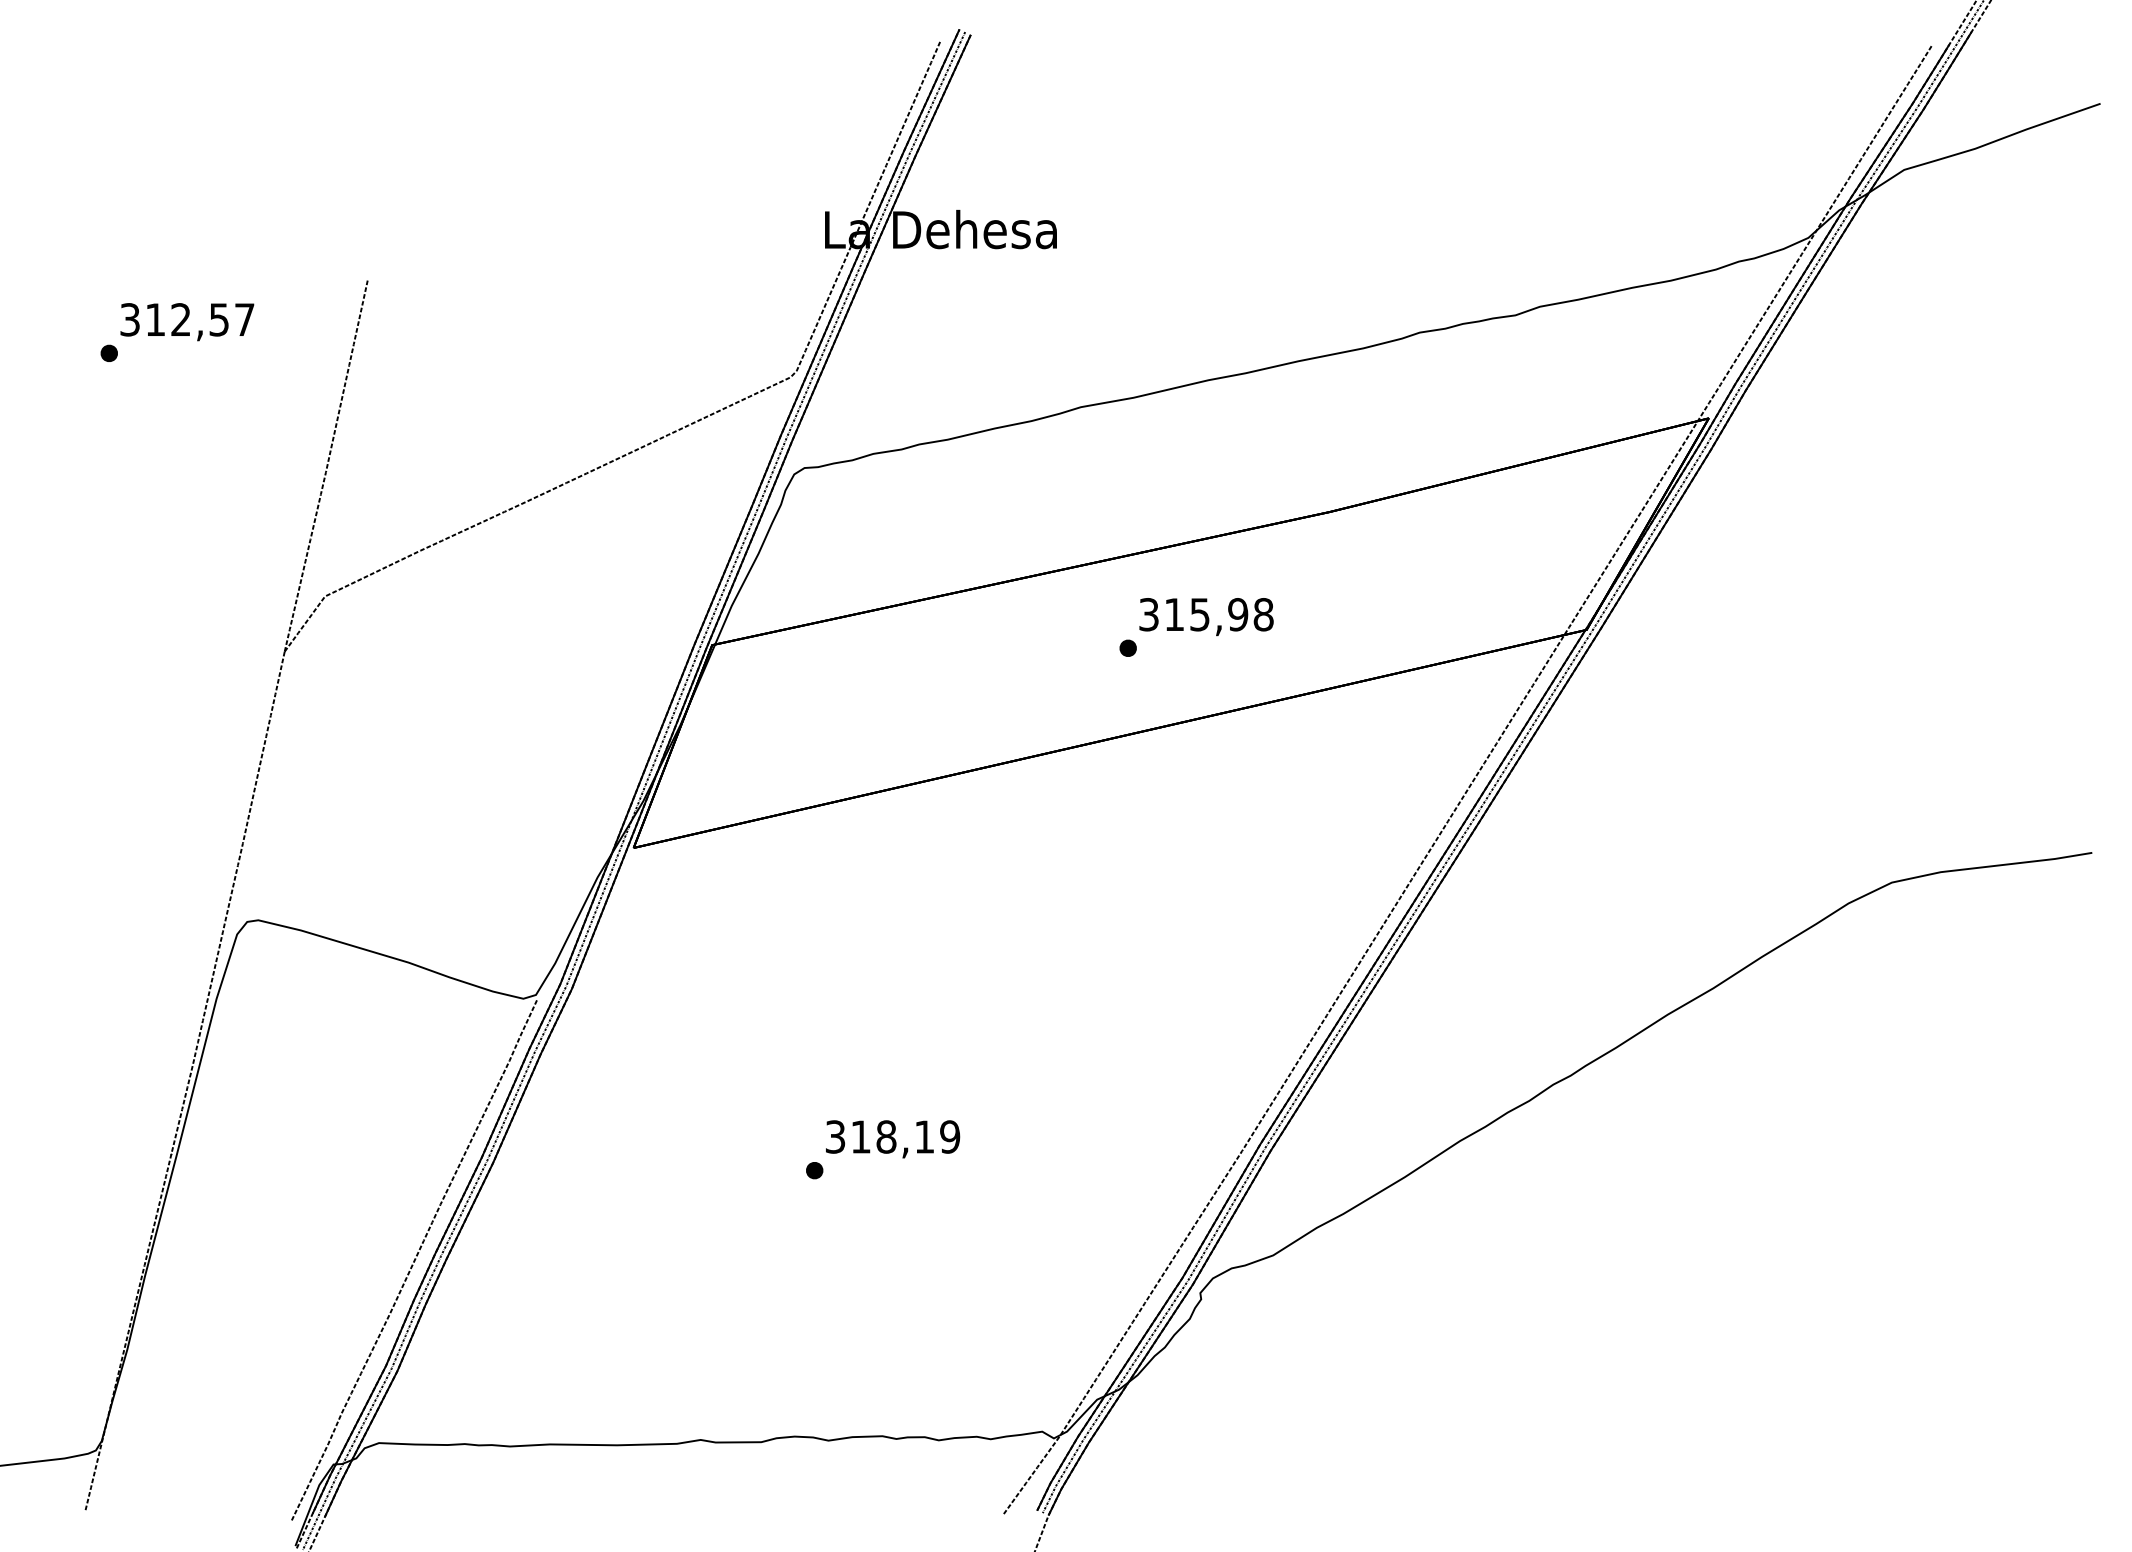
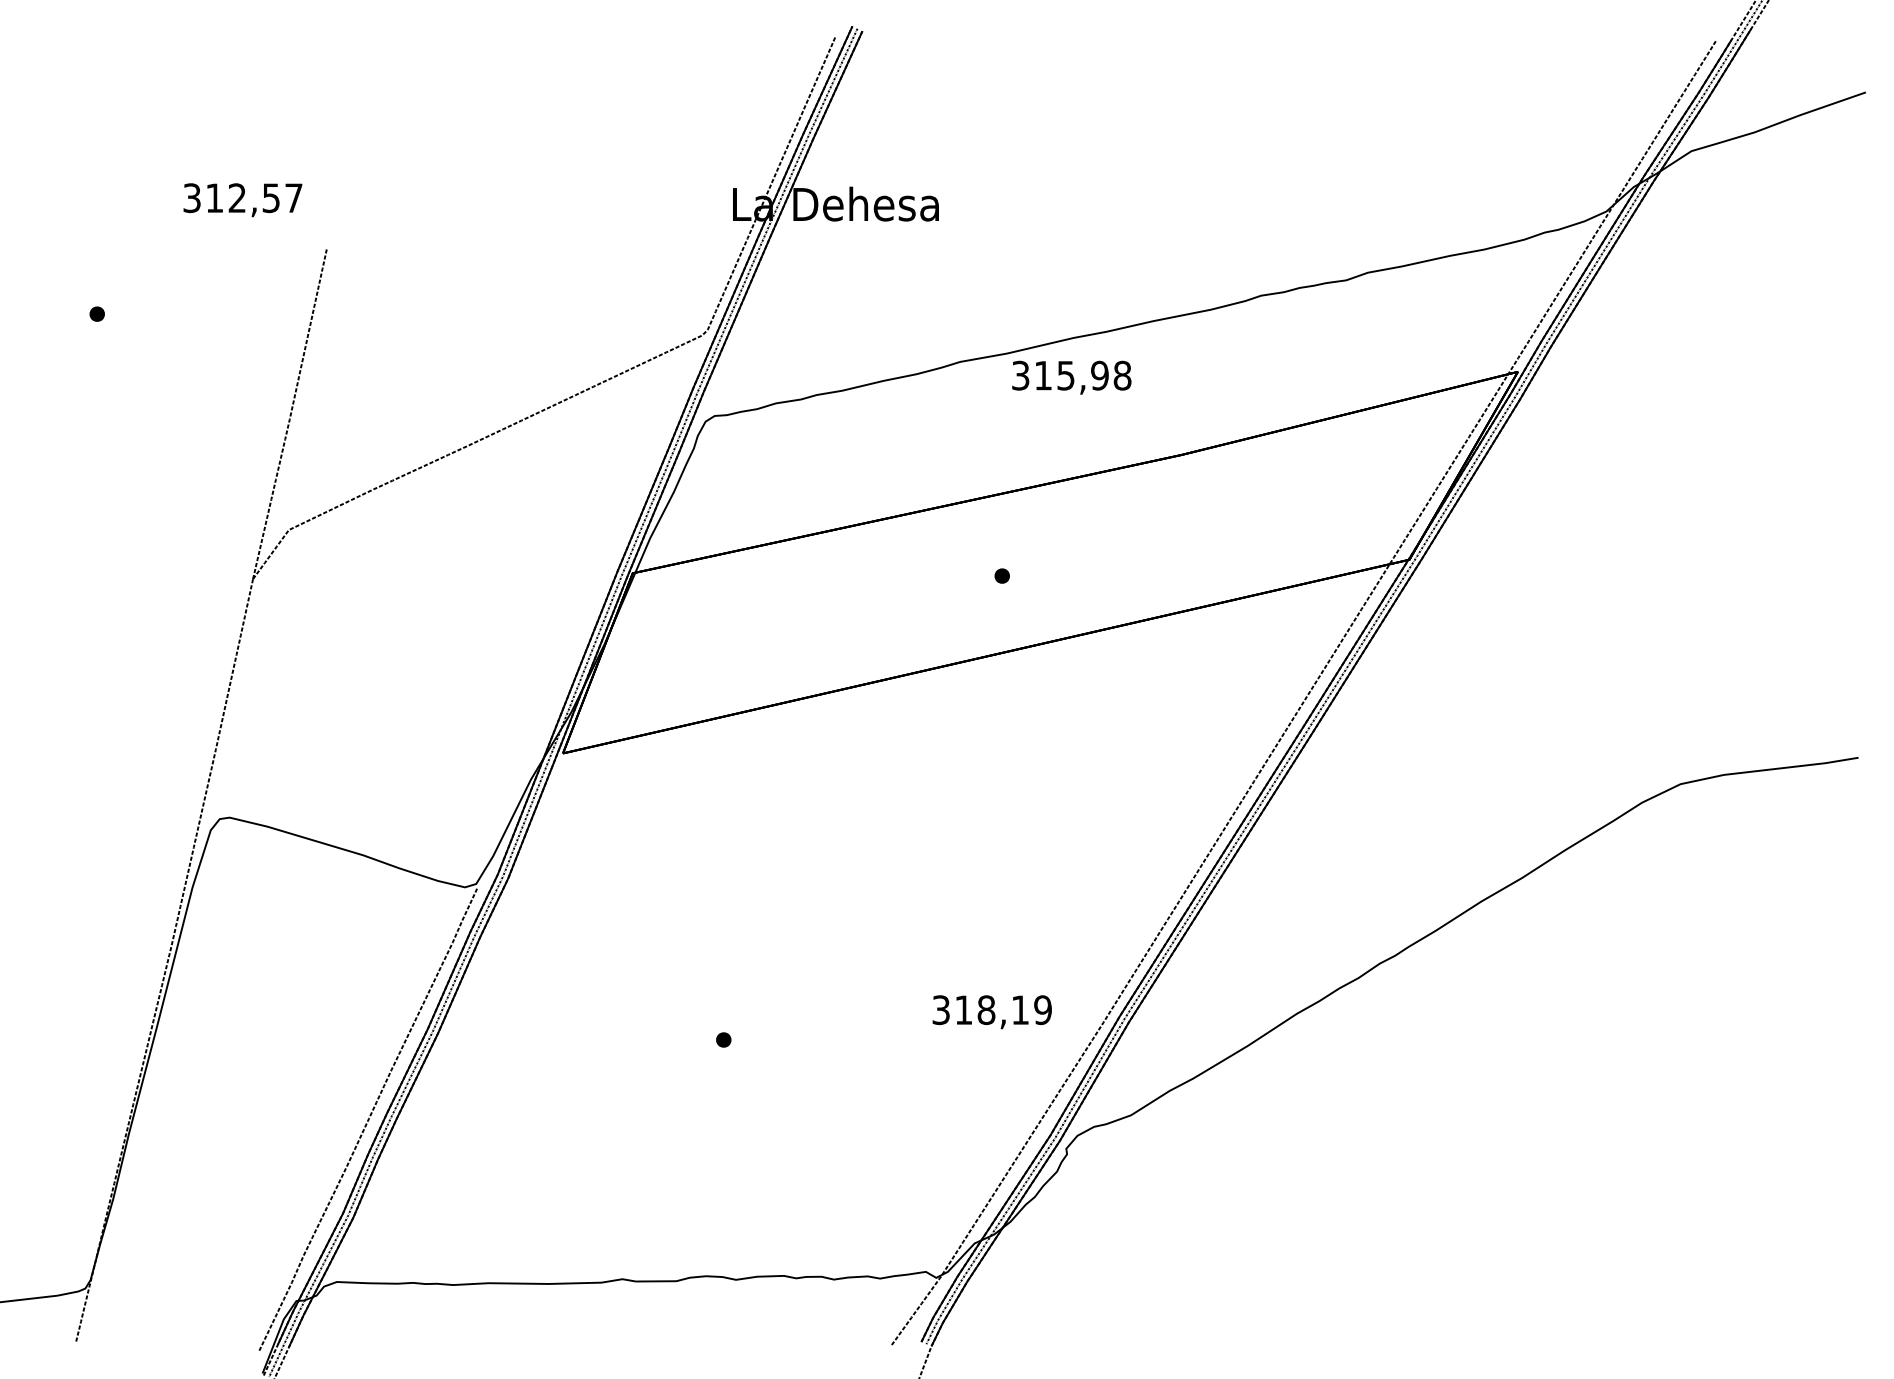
text: (187, 322) -> (243, 200), moved
text: (1206, 617) -> (1071, 378), moved
text: (893, 1139) -> (992, 1012), moved

